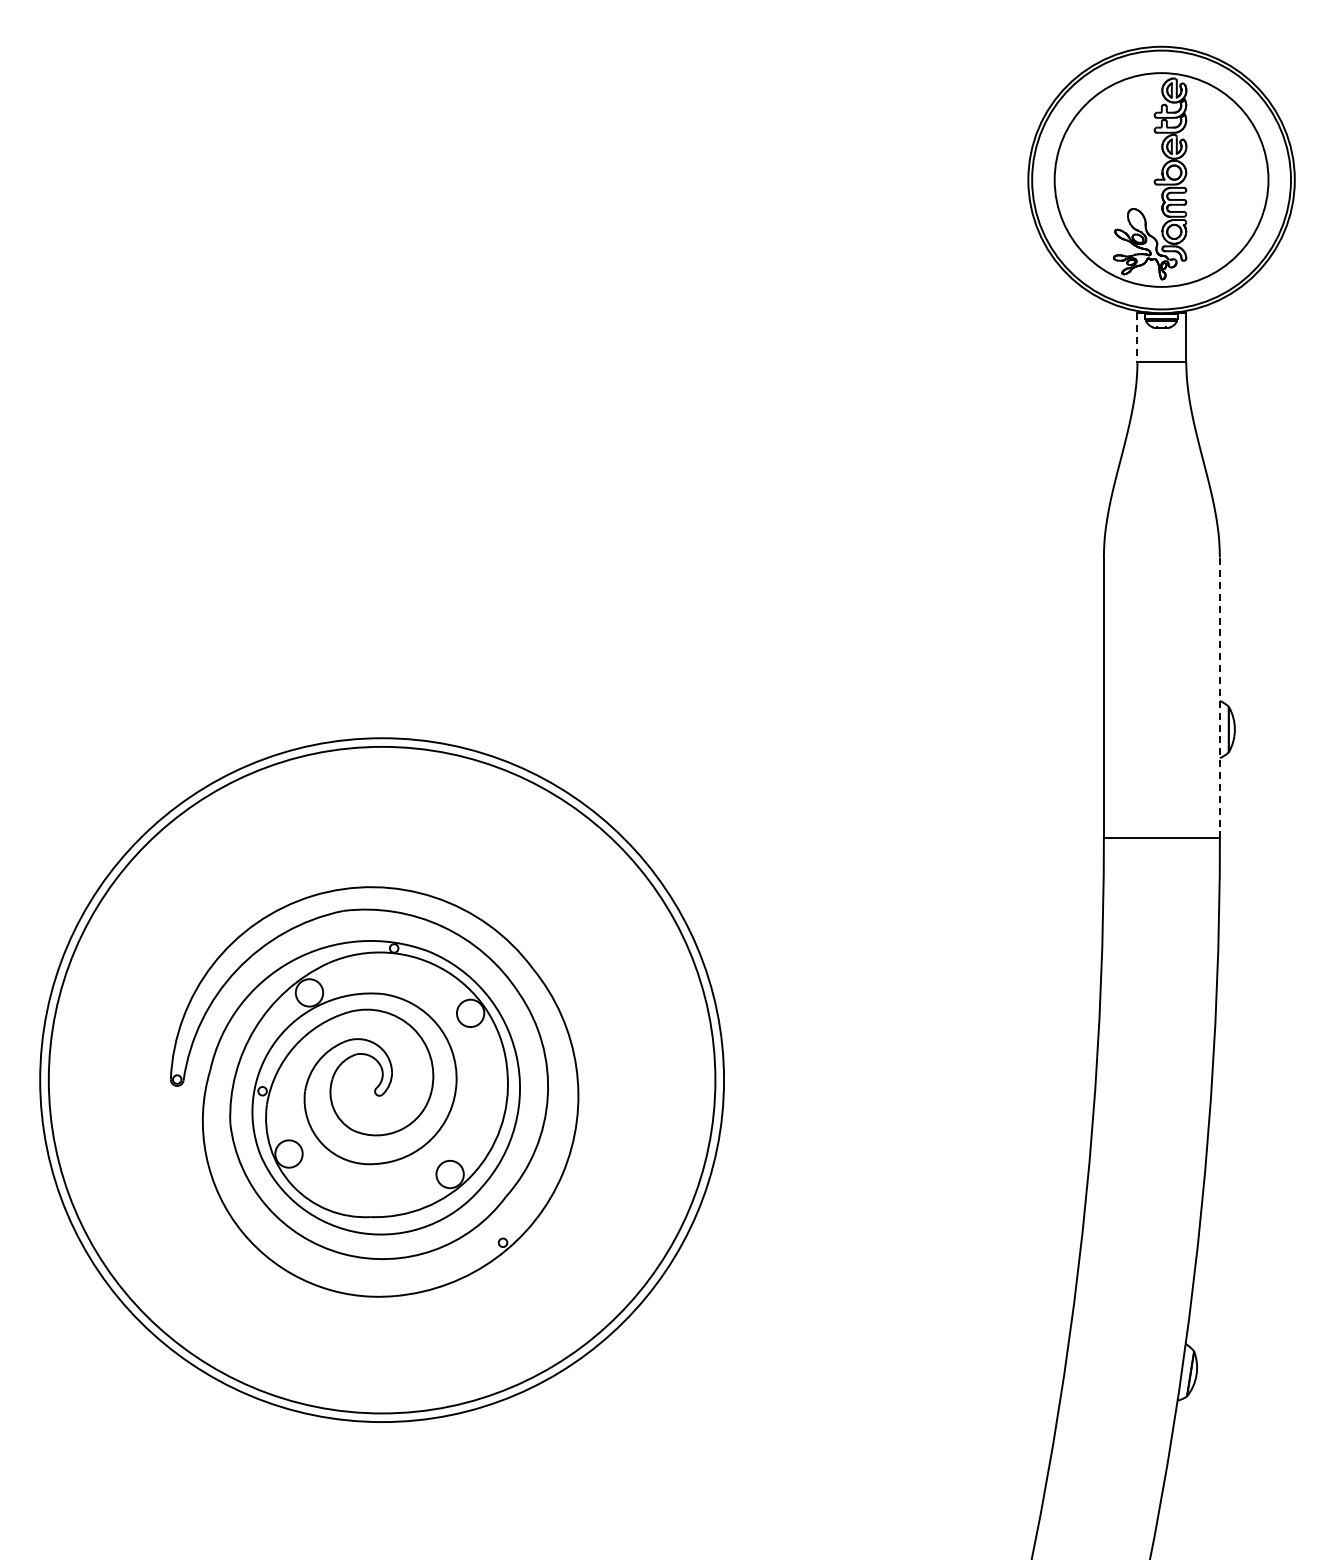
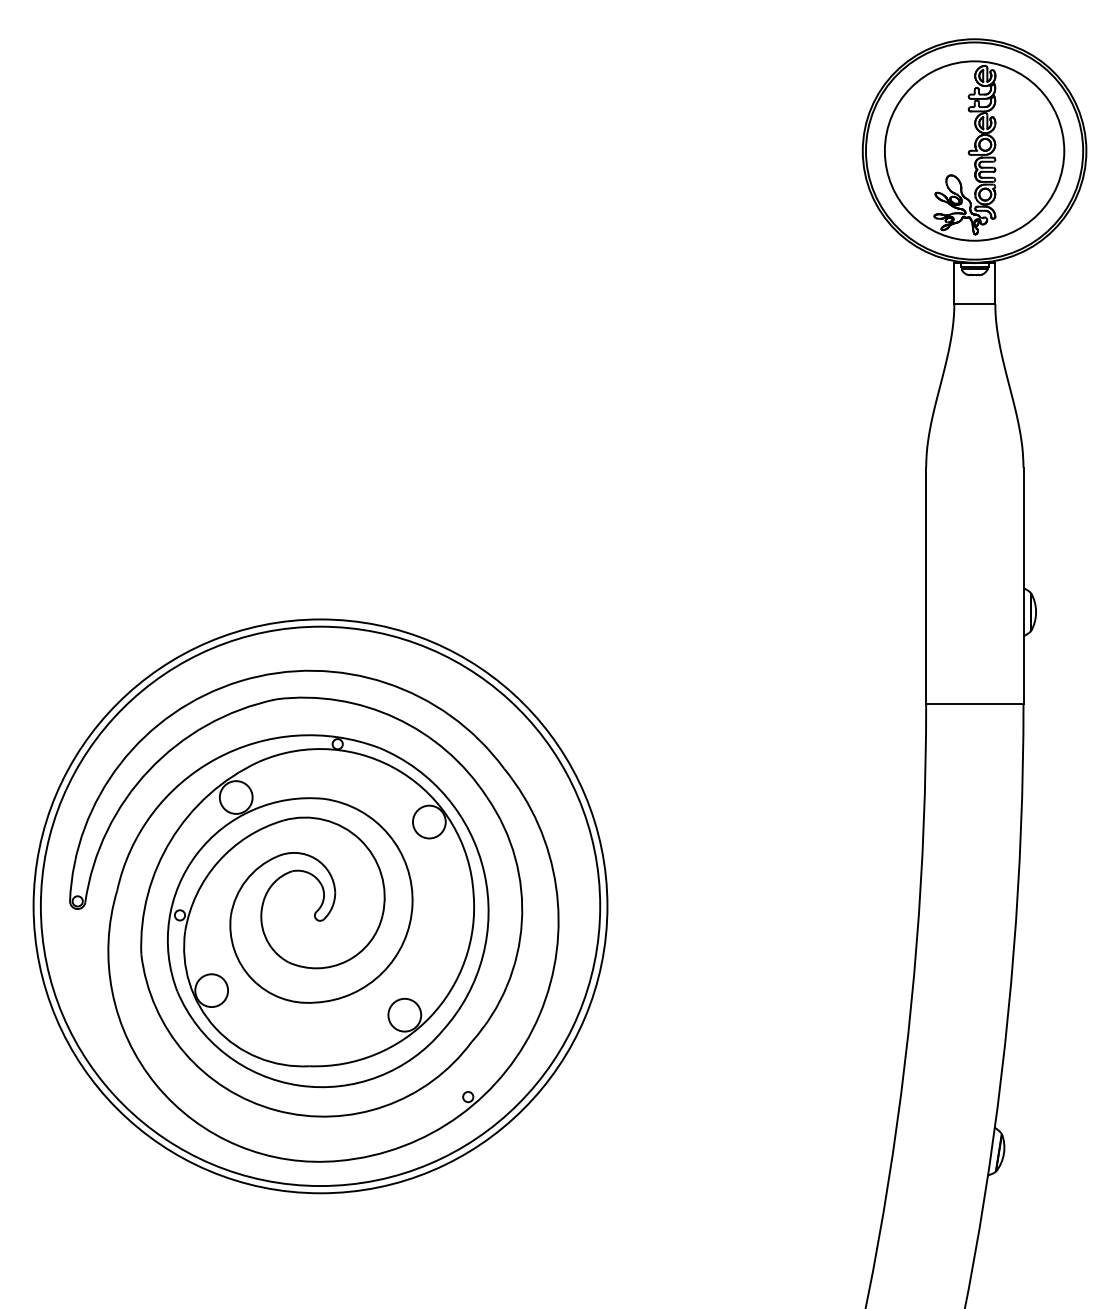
line: (1137, 338) -> (954, 284), dashed -> solid
line: (1219, 697) -> (1023, 585), dashed -> solid
part: (374, 1091) -> (314, 915), size x1.43

